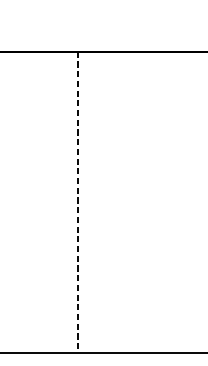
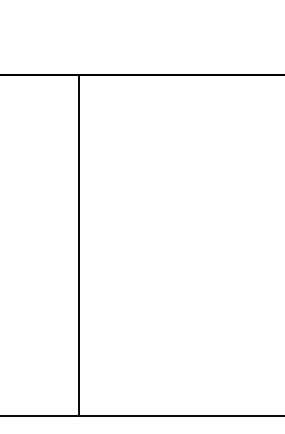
line: (77, 203) -> (79, 246), dashed -> solid

